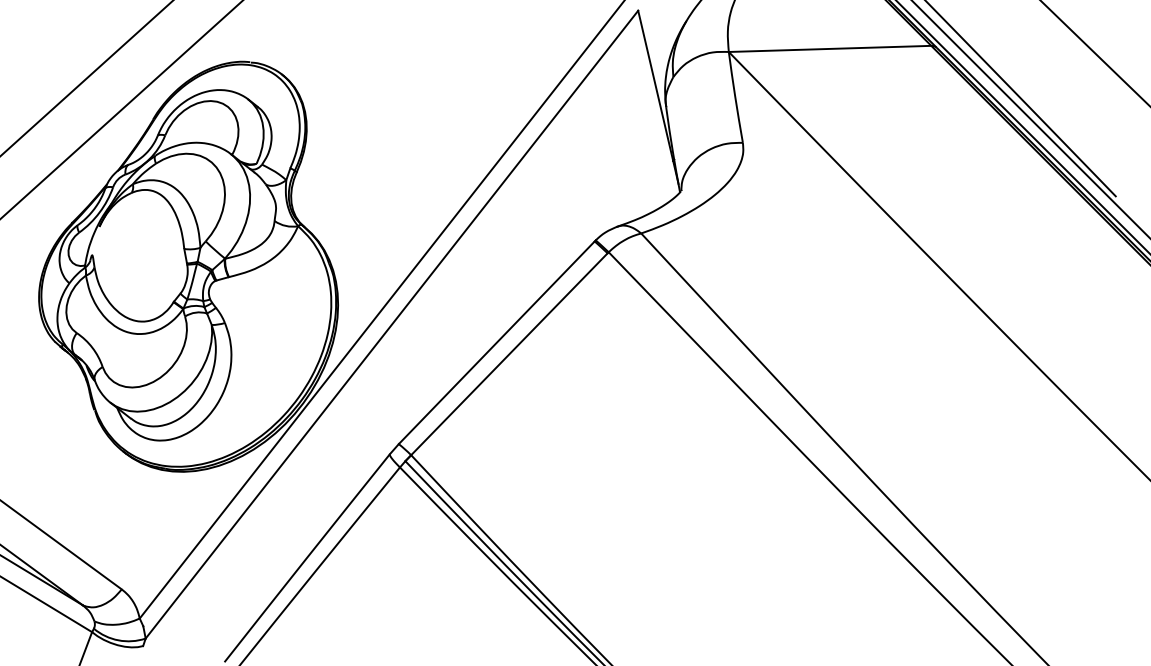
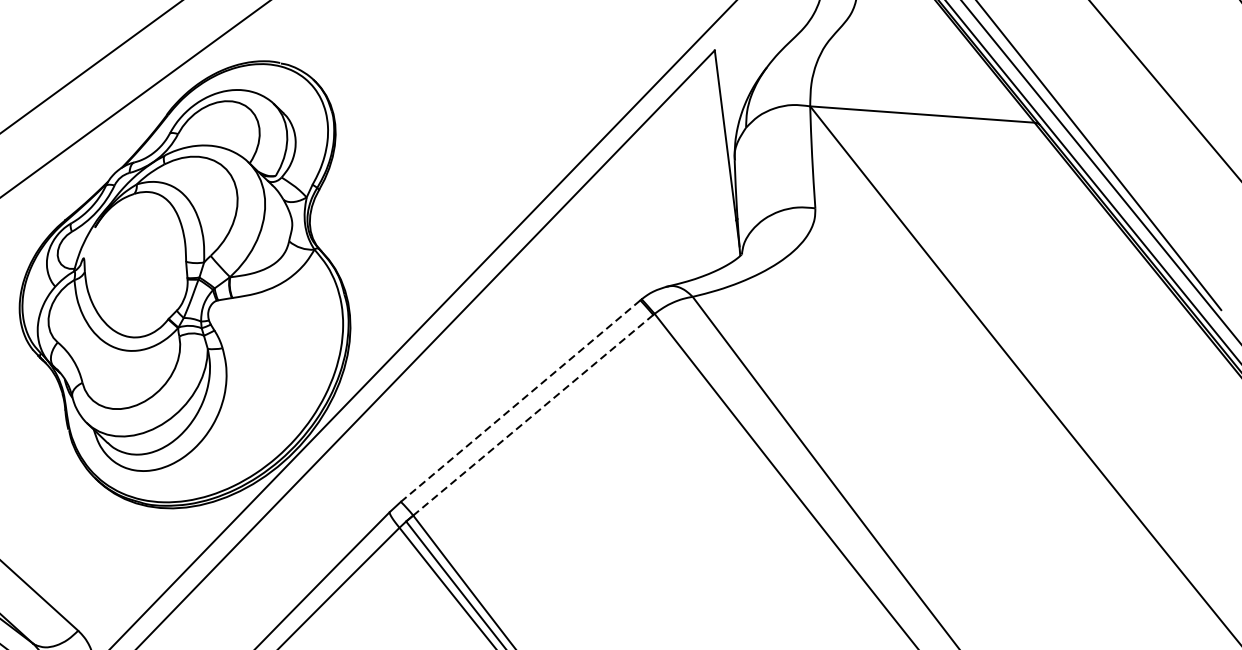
line: (496, 342) -> (520, 400), solid -> dashed
line: (509, 354) -> (533, 415), solid -> dashed

